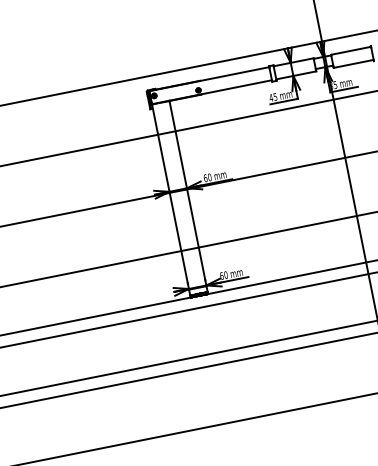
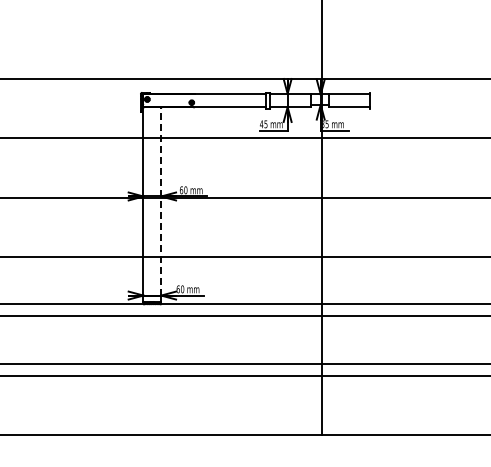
line: (188, 193) -> (161, 201), solid -> dashed

